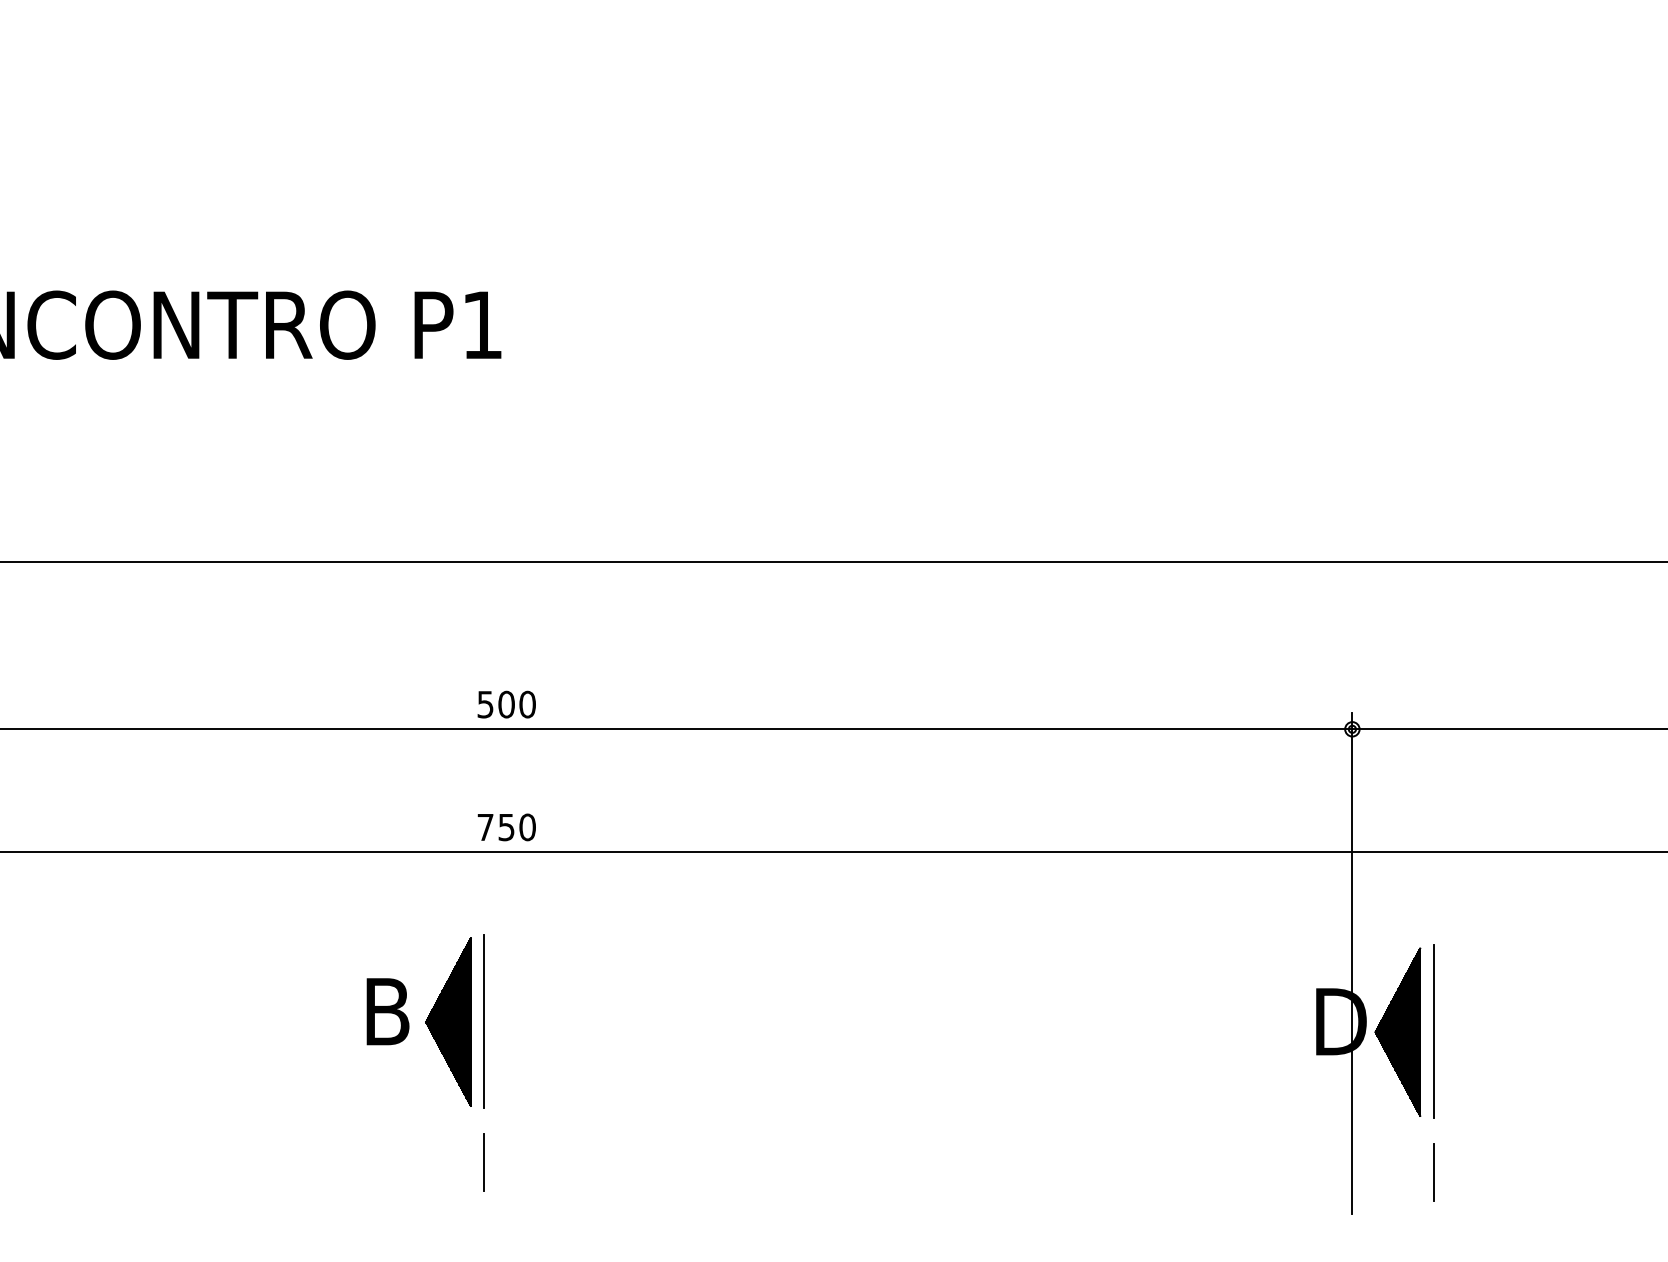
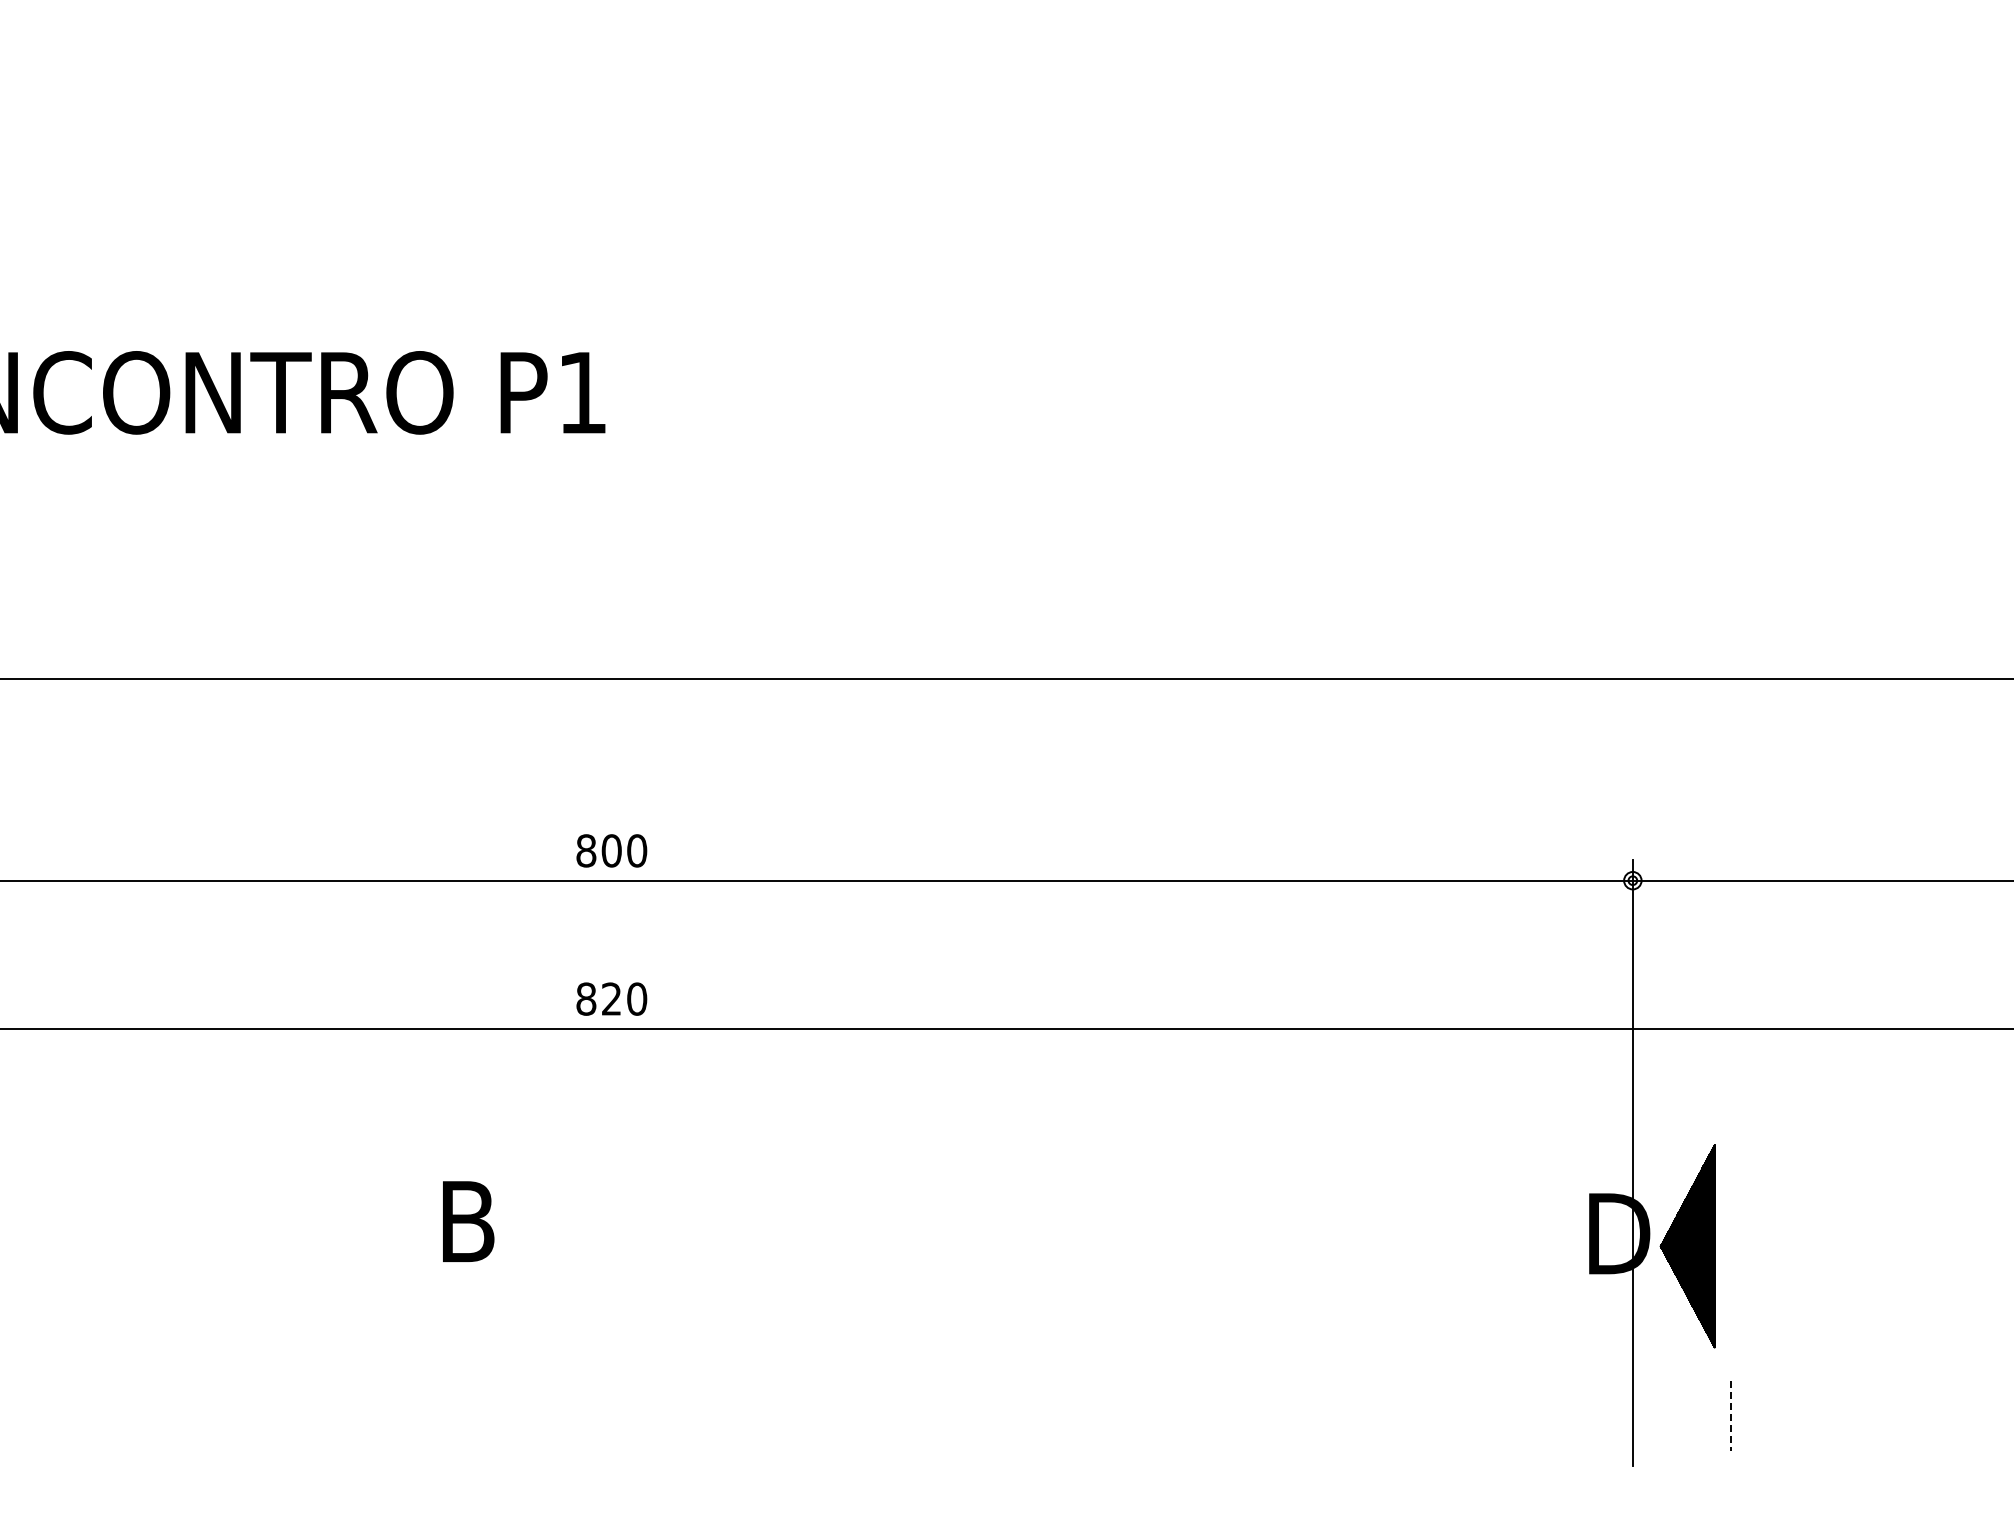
text: (485, 704) -> (586, 850), 500 -> 800
text: (495, 826) -> (598, 998), 750 -> 820
line: (484, 1020) -> (584, 1232), removed
part: (448, 1022) -> (541, 1234), removed
line: (1433, 1030) -> (1730, 1244), removed
line: (484, 1162) -> (584, 1403), removed
line: (1433, 1172) -> (1730, 1415), solid -> dashed

